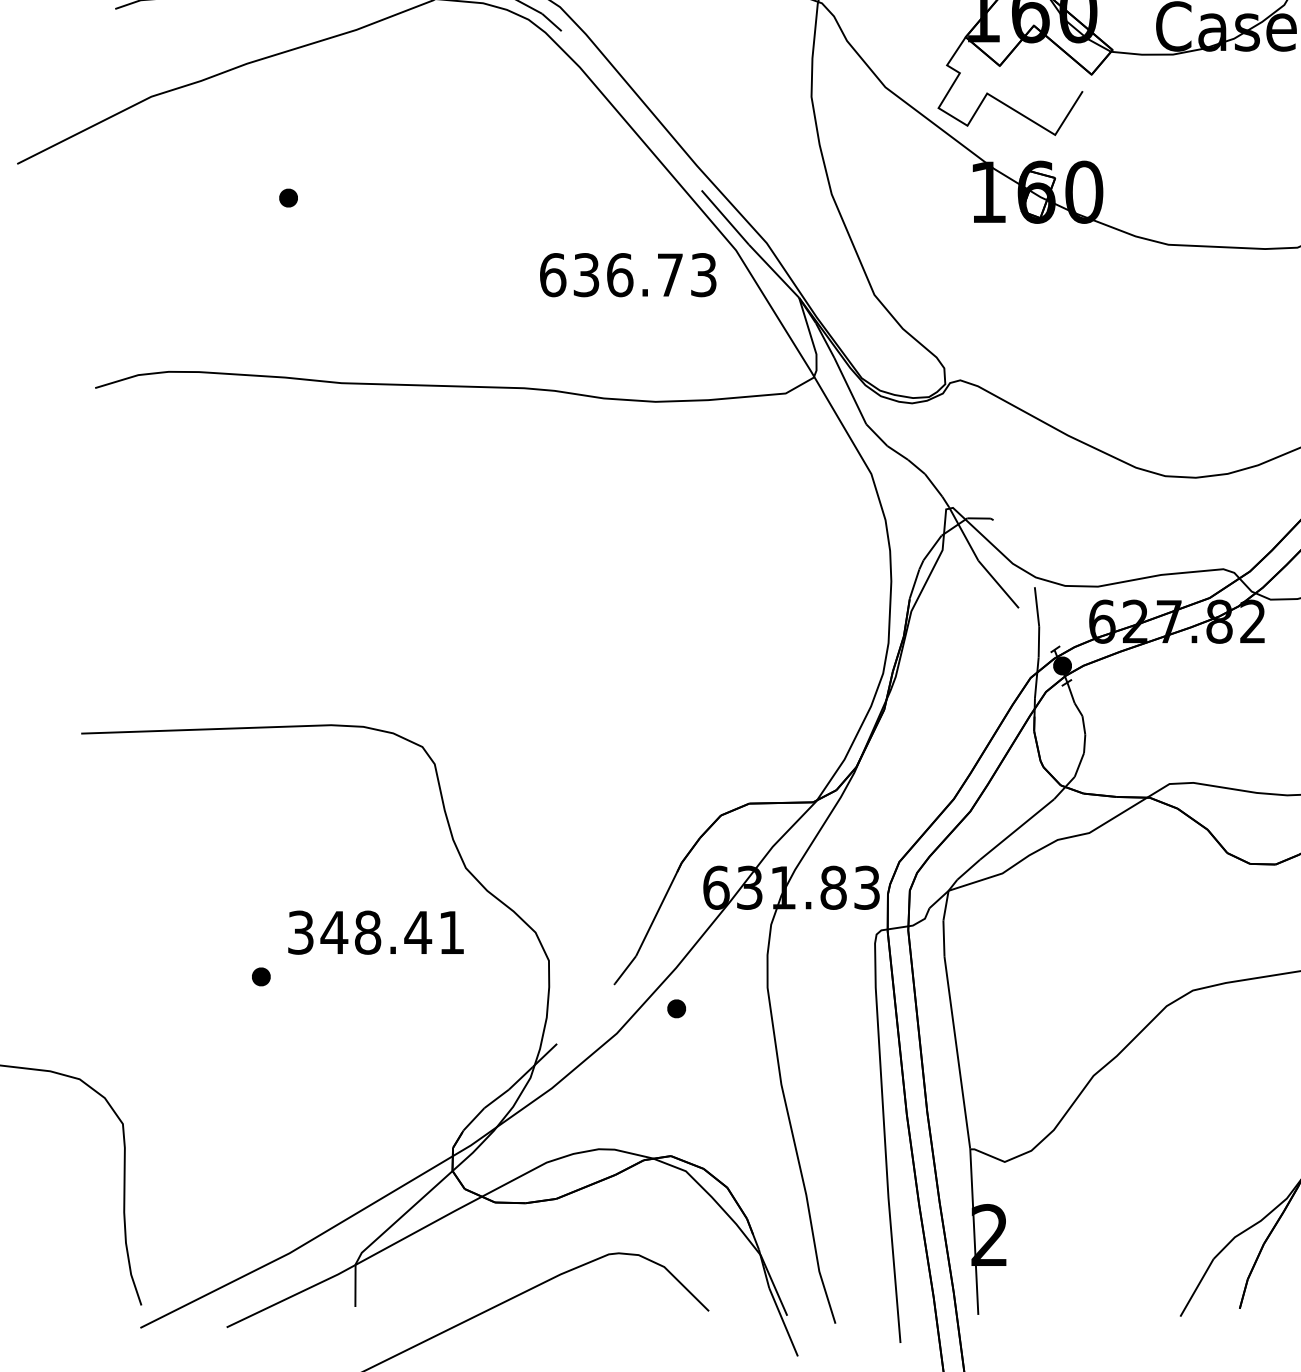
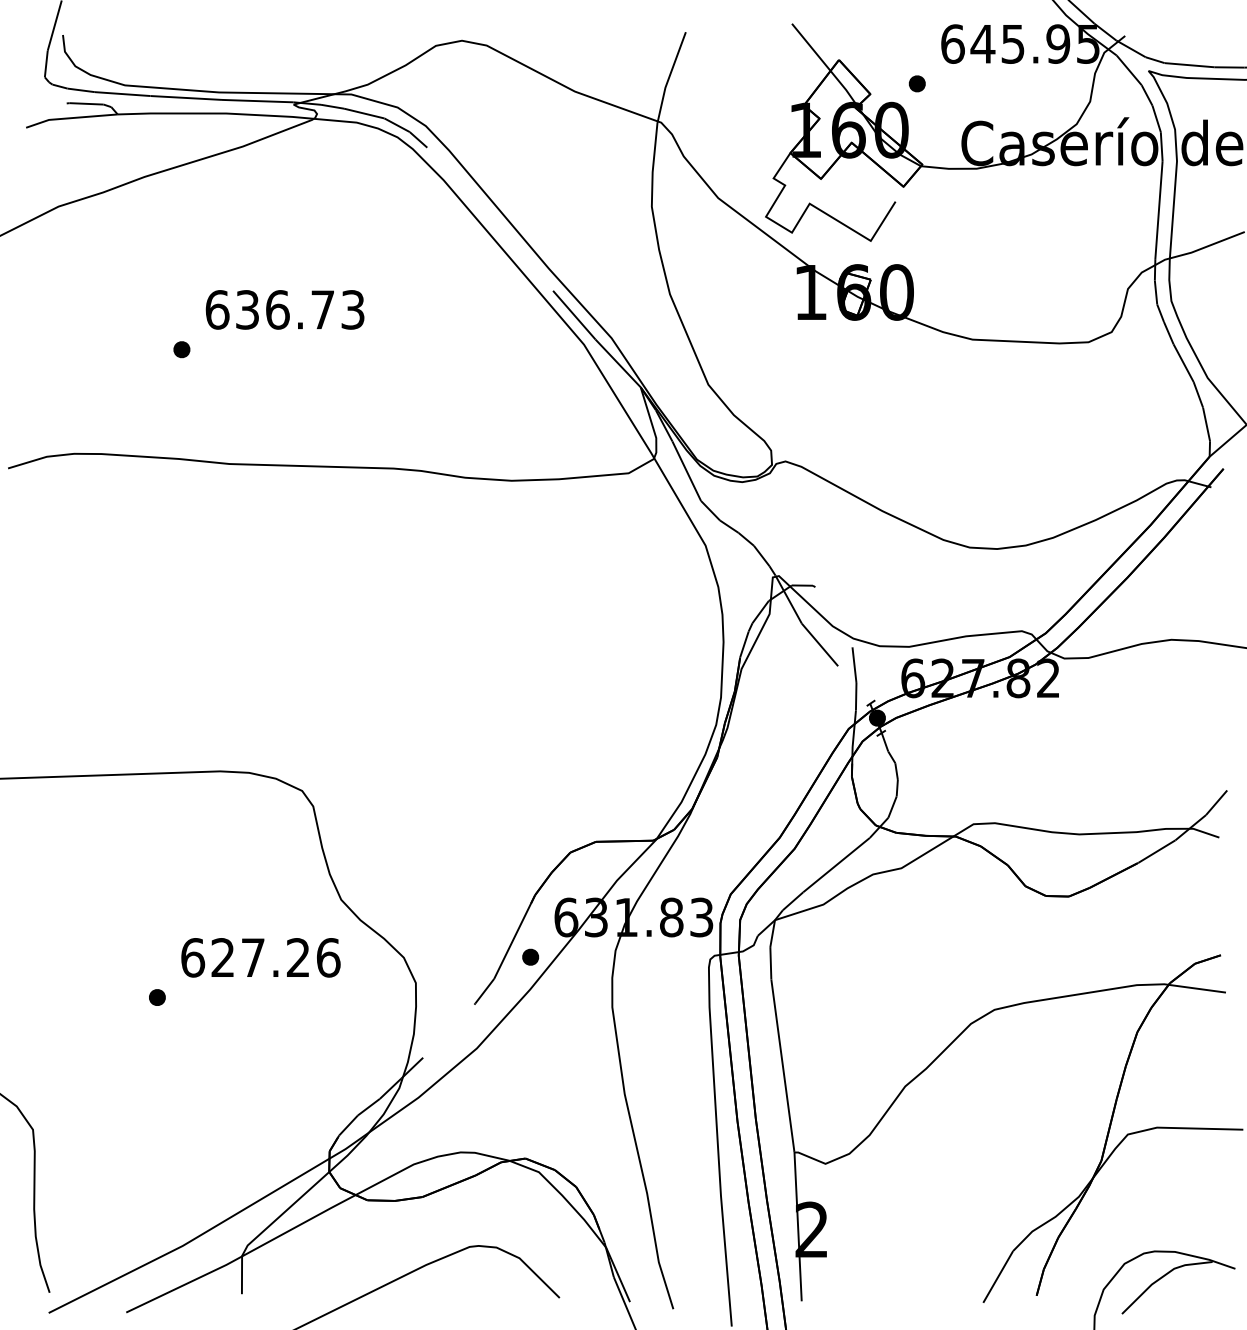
part: (288, 197) -> (181, 349), moved
text: (627, 274) -> (284, 309), moved
text: (376, 932) -> (260, 957), 348.41 -> 627.26
part: (676, 1007) -> (530, 956), moved

